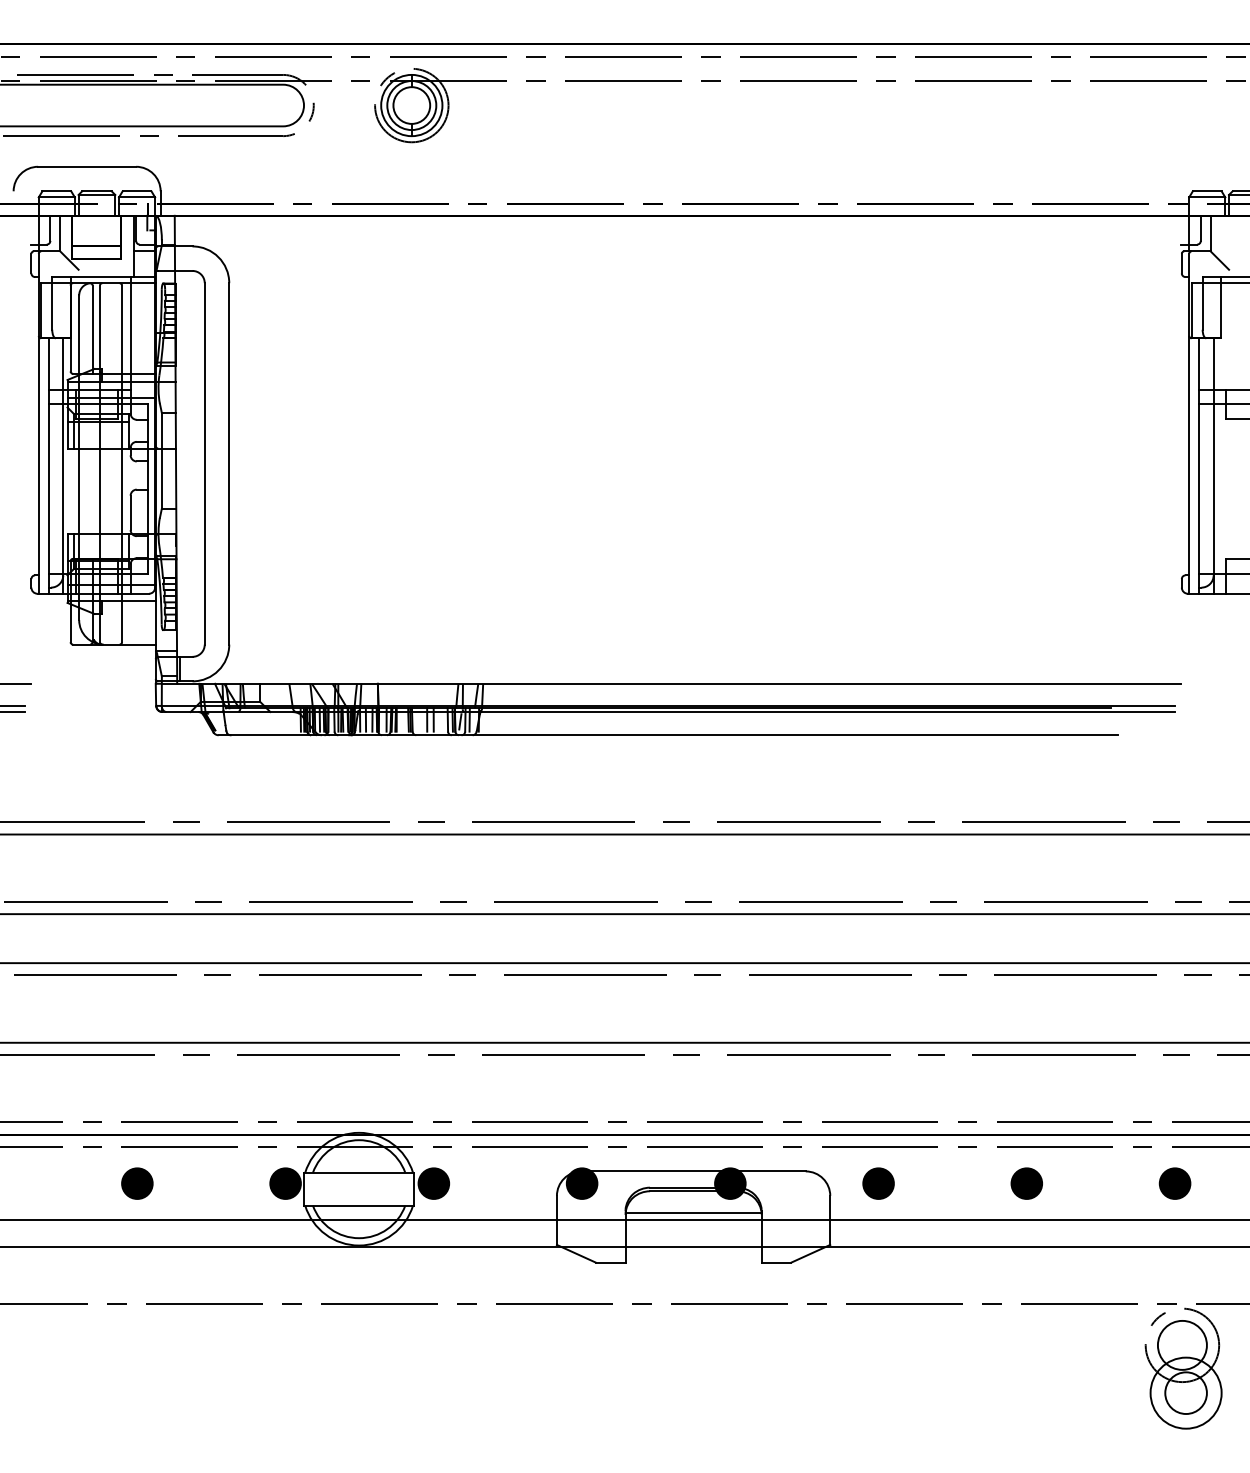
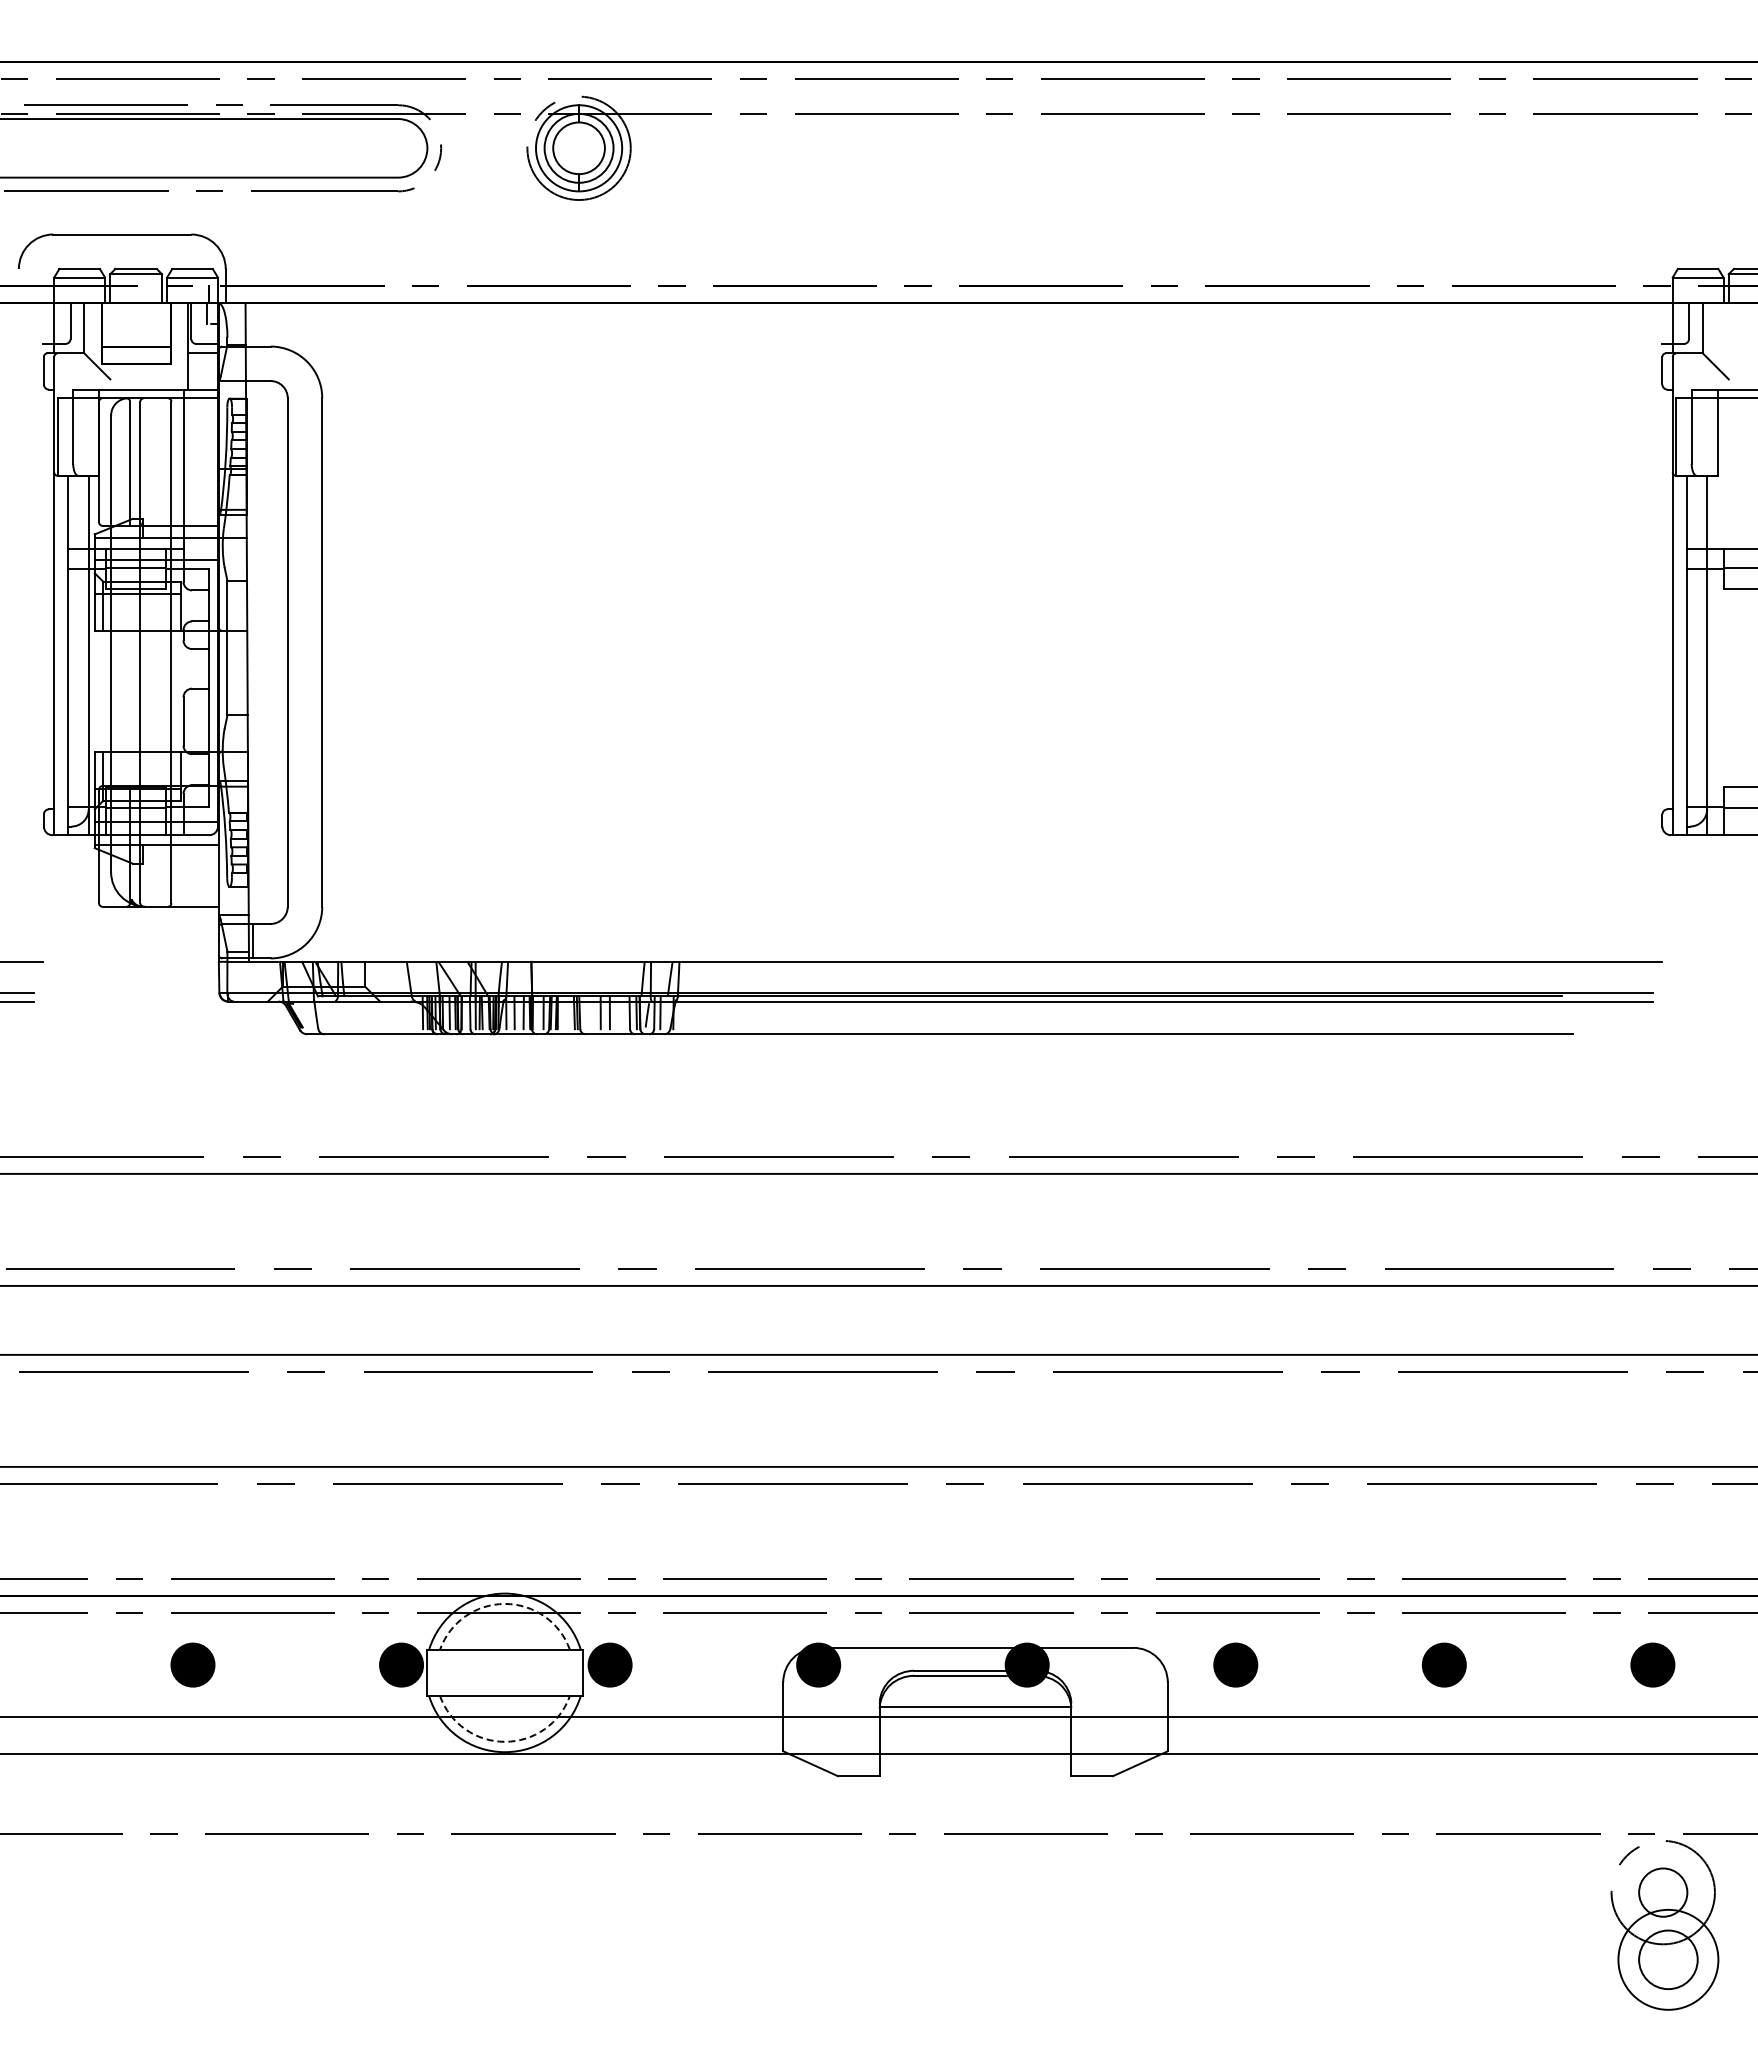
arc: (358, 1139) -> (504, 1603), solid -> dashed
arc: (358, 1237) -> (504, 1741), solid -> dashed
circle: (1181, 1345) -> (1662, 1892), size x0.7

